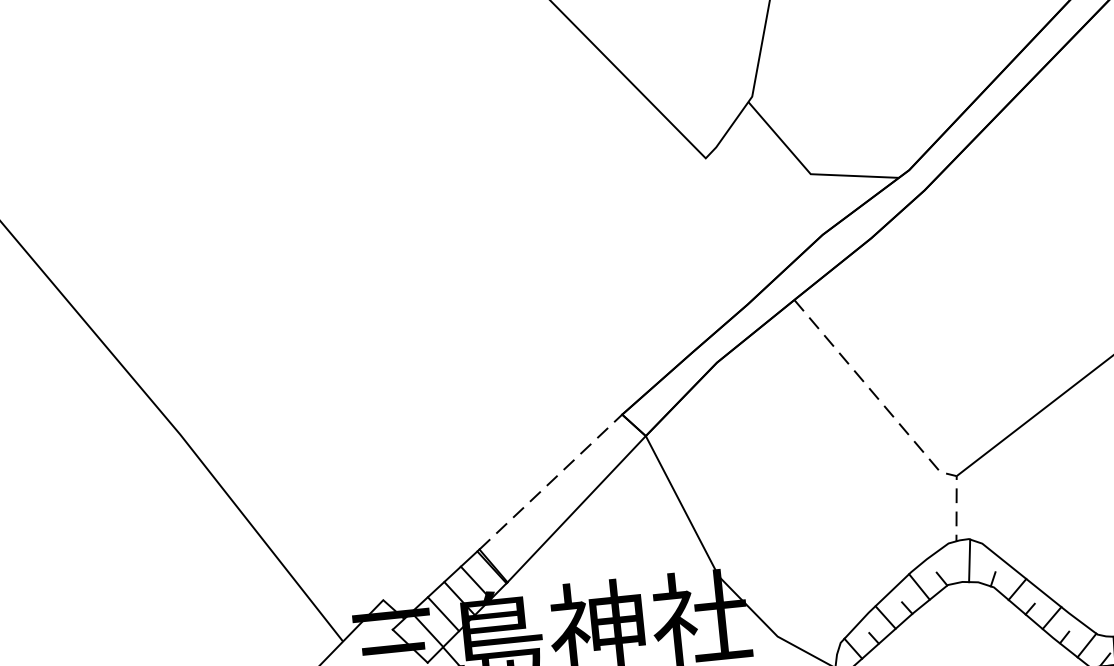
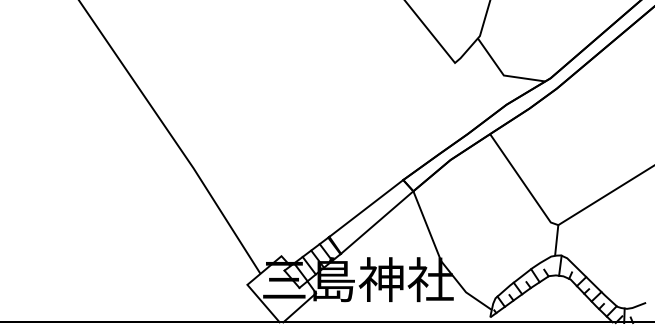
line: (896, 419) -> (532, 195), dashed -> solid
line: (551, 482) -> (366, 208), dashed -> solid

